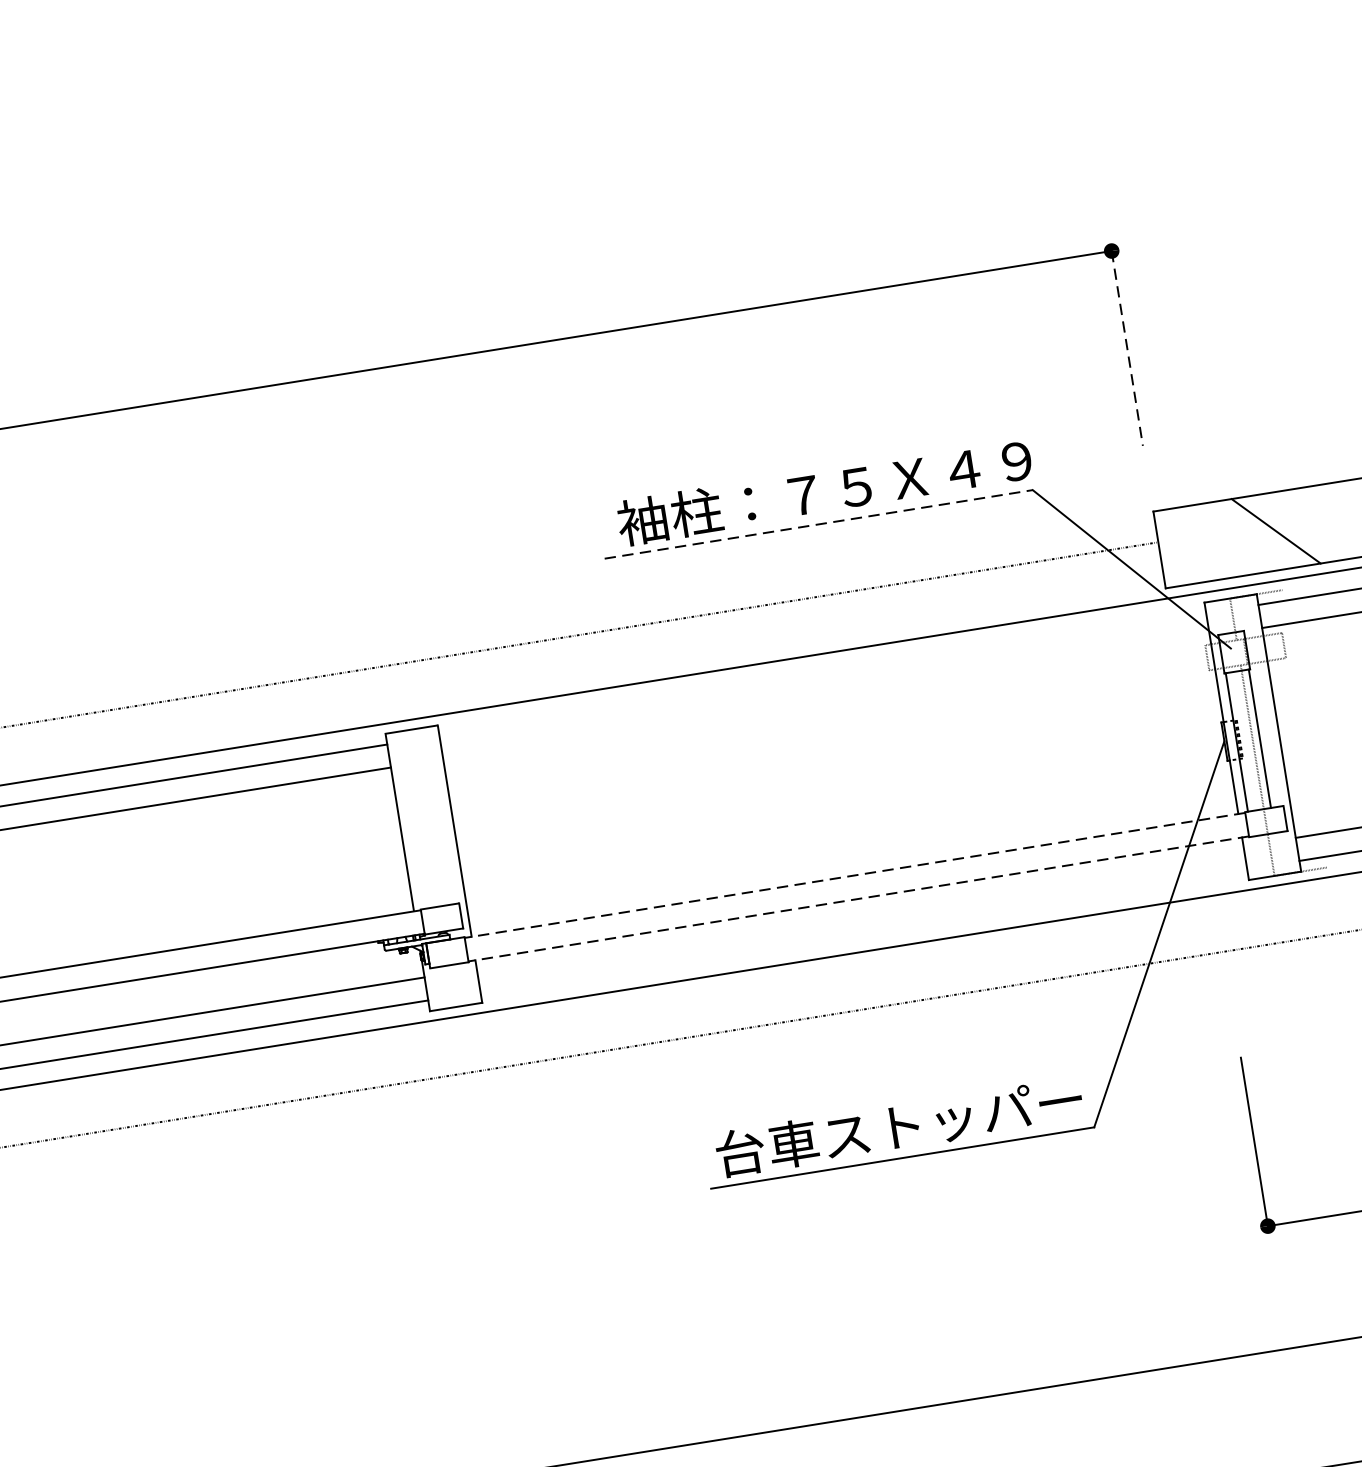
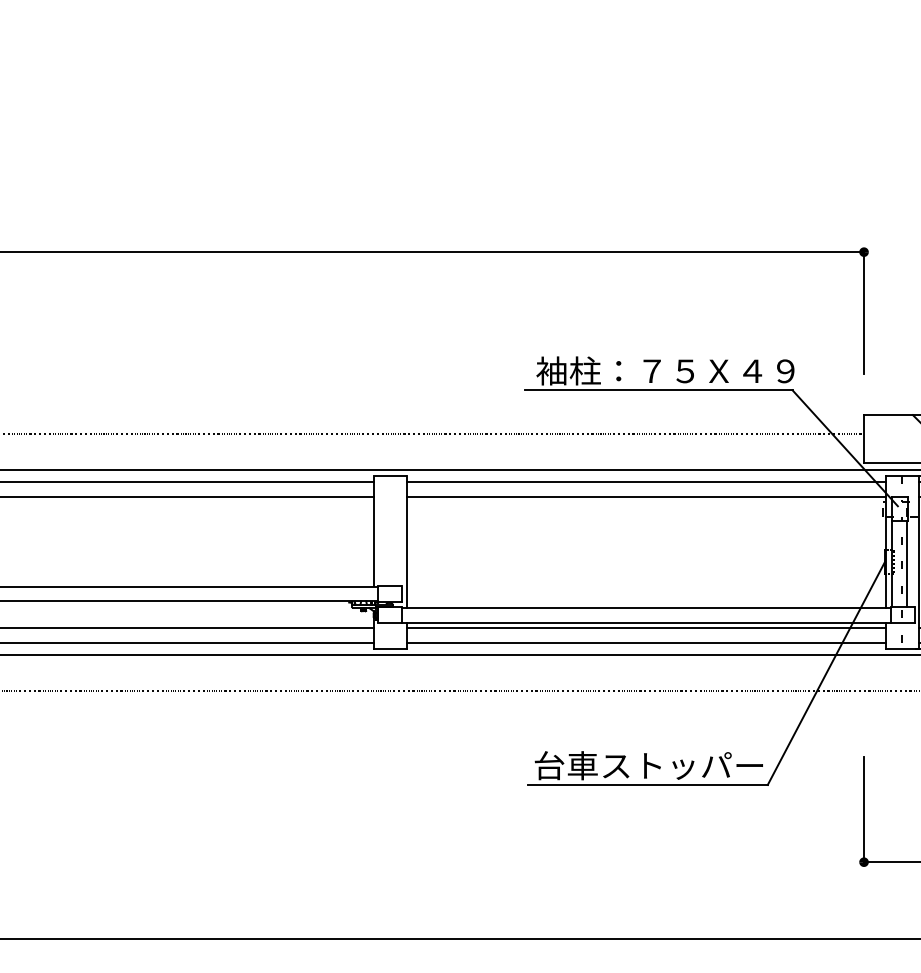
line: (1128, 348) -> (864, 313), dashed -> solid
line: (818, 524) -> (658, 390), dashed -> solid
line: (822, 674) -> (646, 482), added
line: (826, 697) -> (646, 496), added
line: (853, 874) -> (645, 607), dashed -> solid
line: (857, 898) -> (645, 622), dashed -> solid
line: (860, 908) -> (646, 628), added
line: (863, 930) -> (646, 642), added

